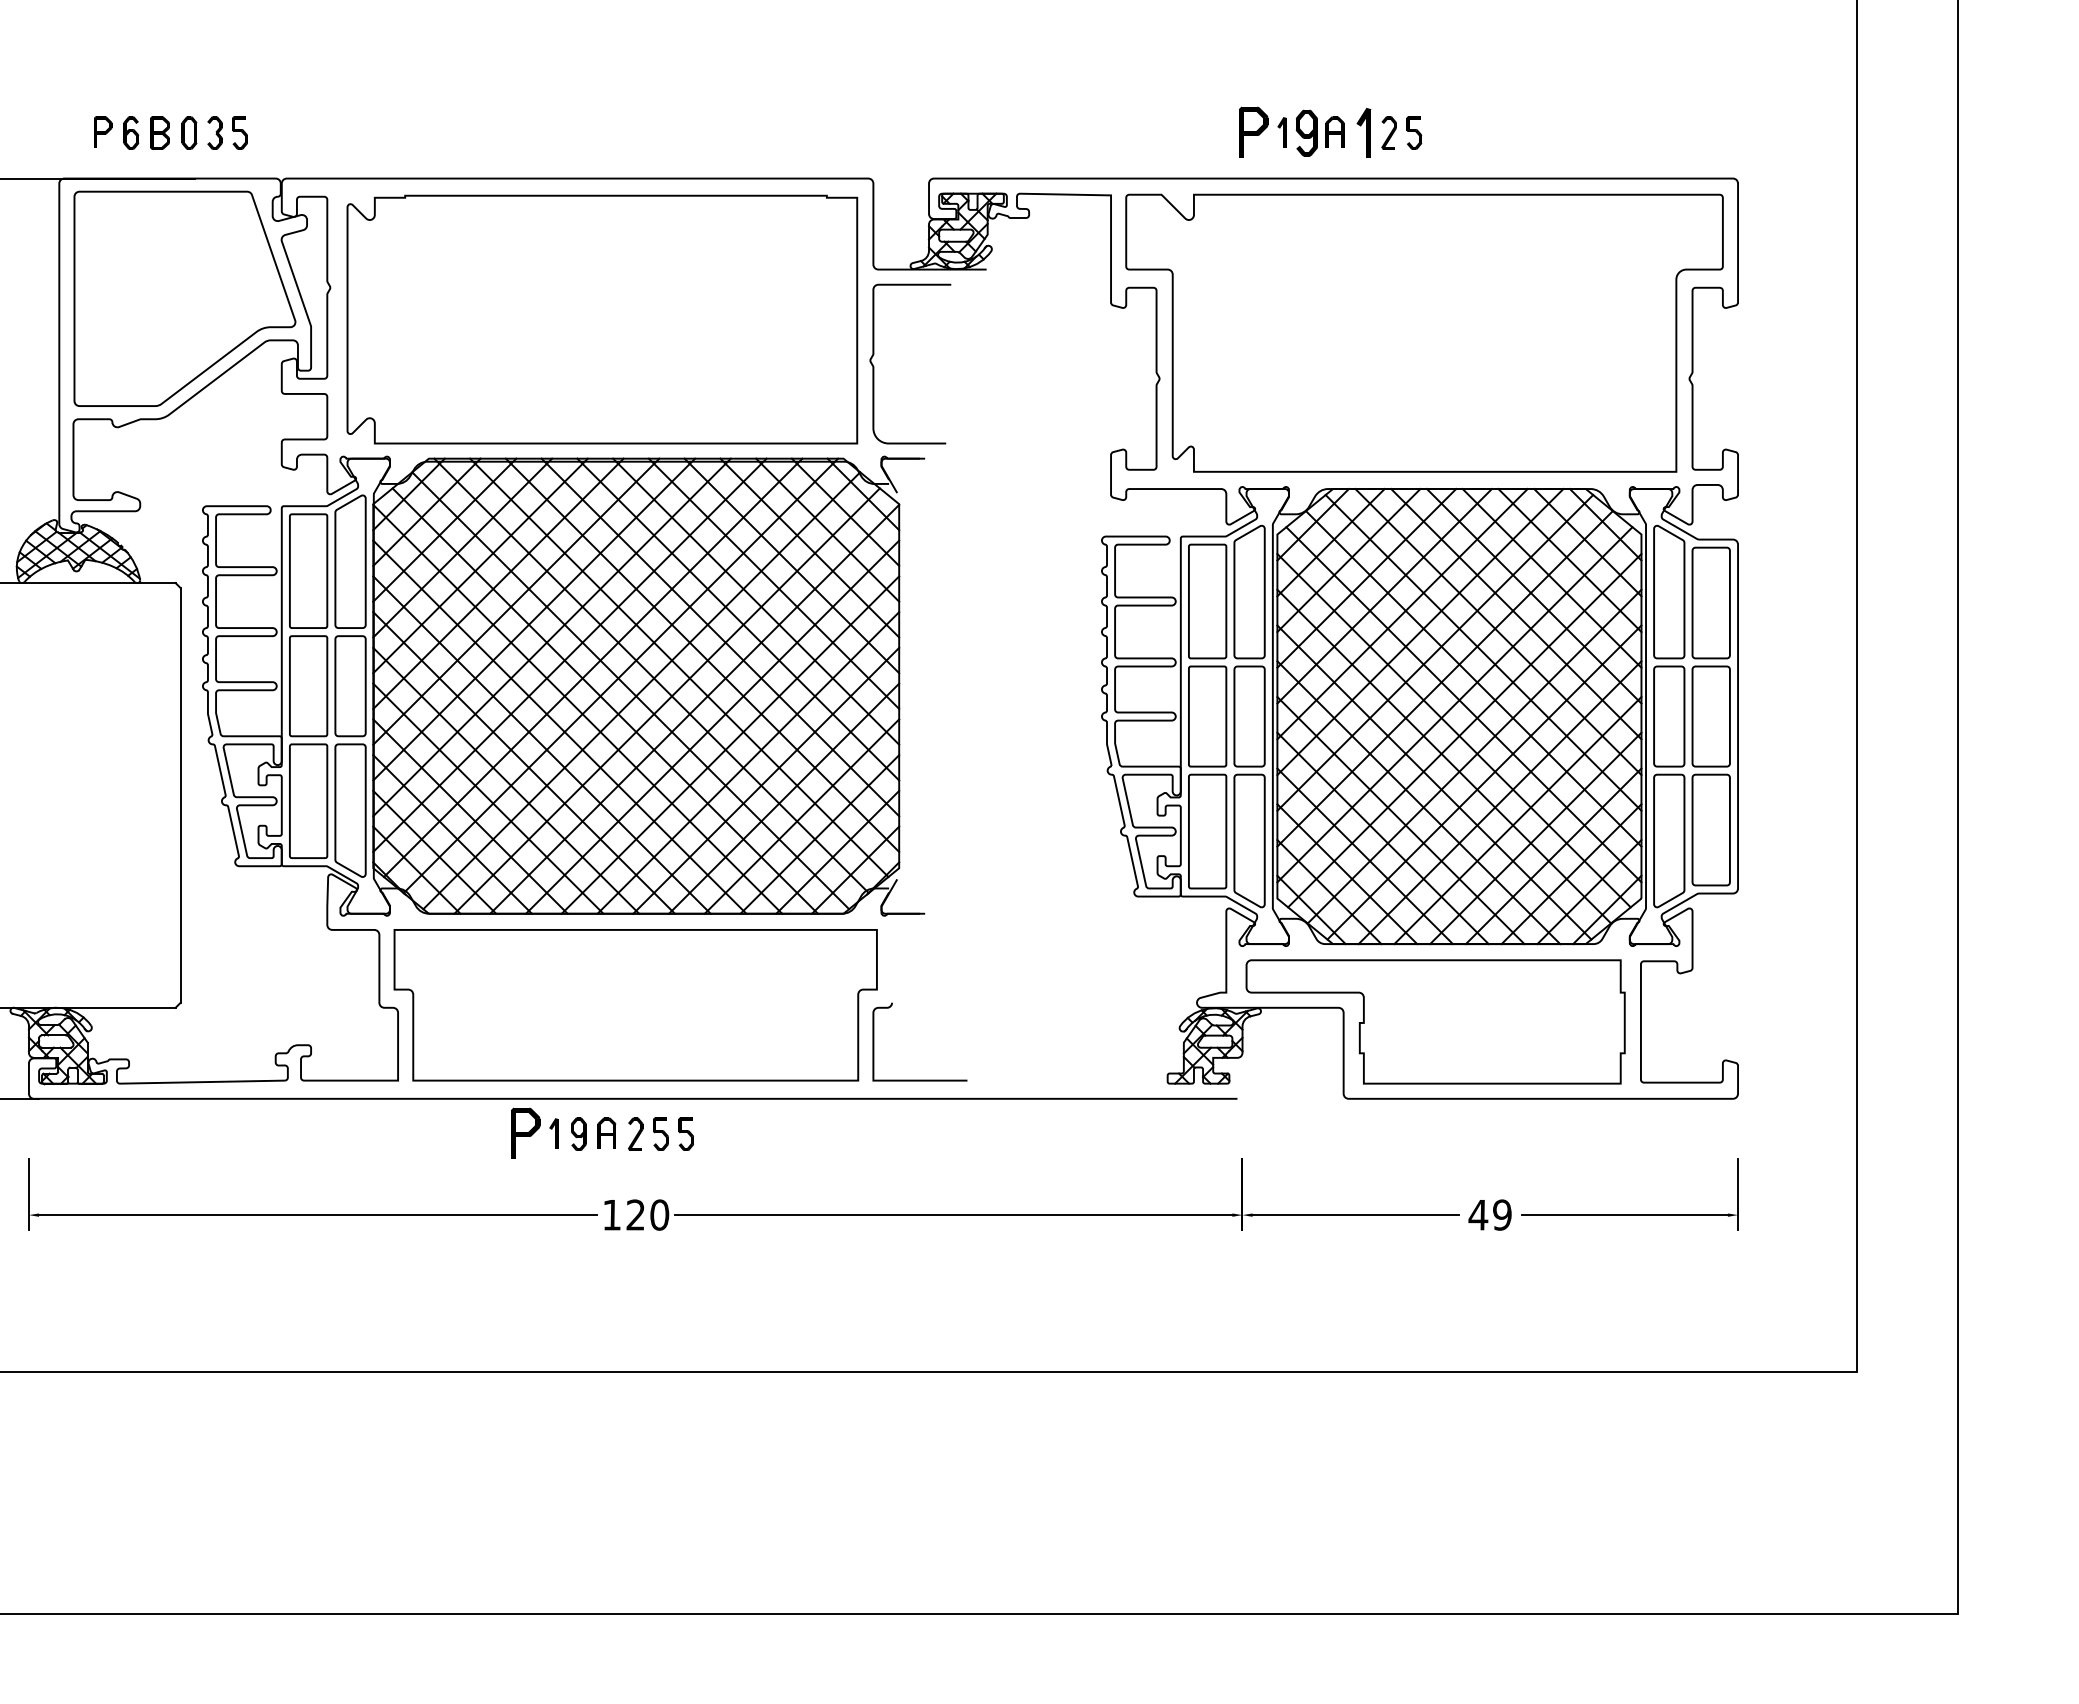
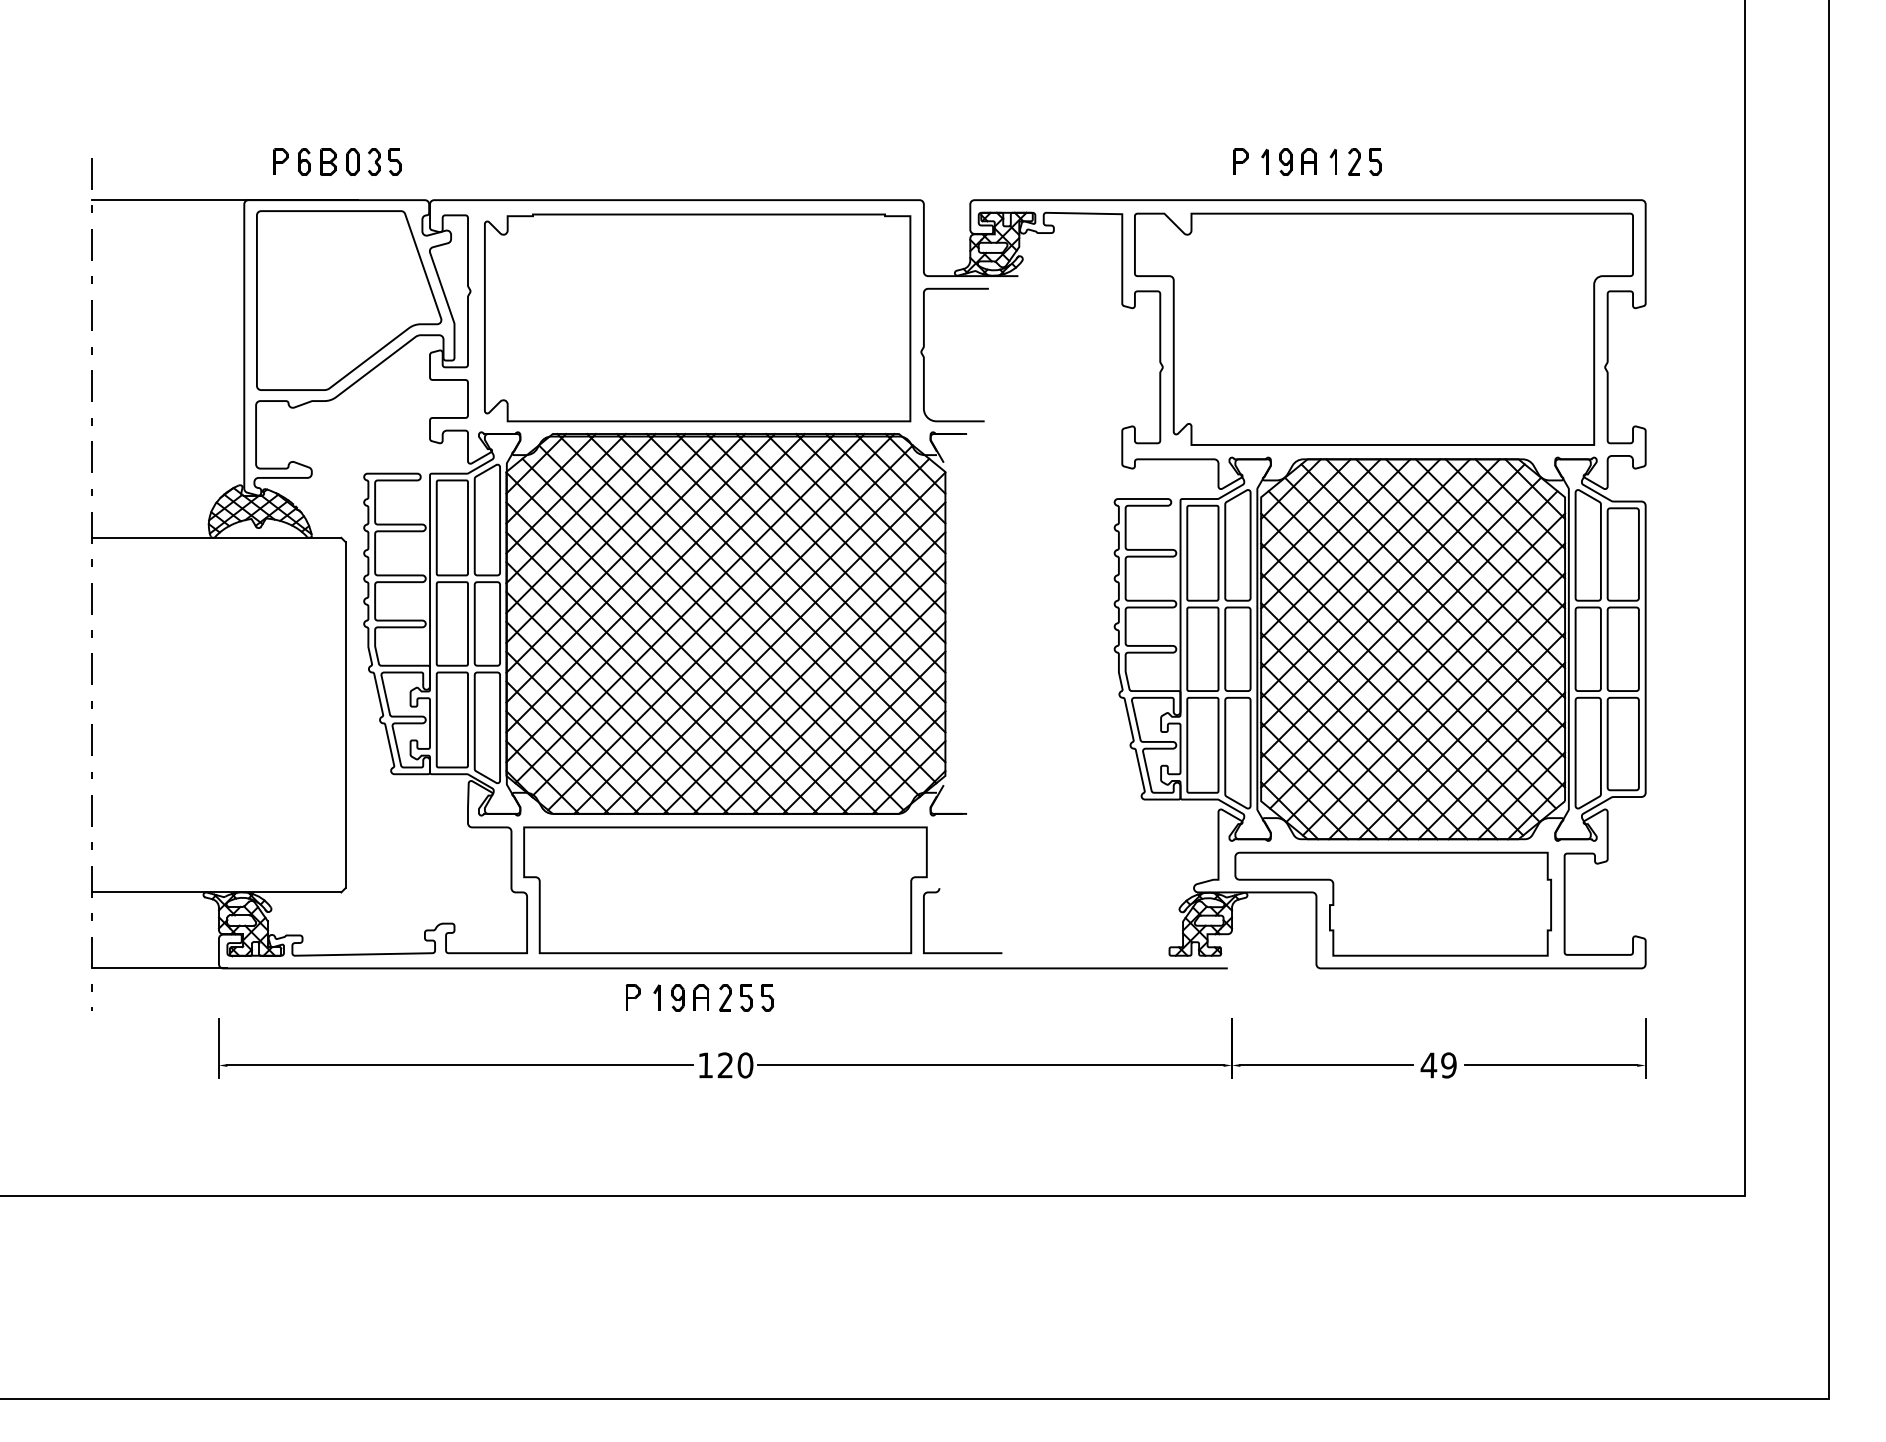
part: (1252, 132) -> (1240, 161), size x0.62
part: (1306, 132) -> (1285, 161), size x0.71
part: (1364, 132) -> (1333, 161), size x0.62
part: (524, 1133) -> (632, 997), size x0.62

